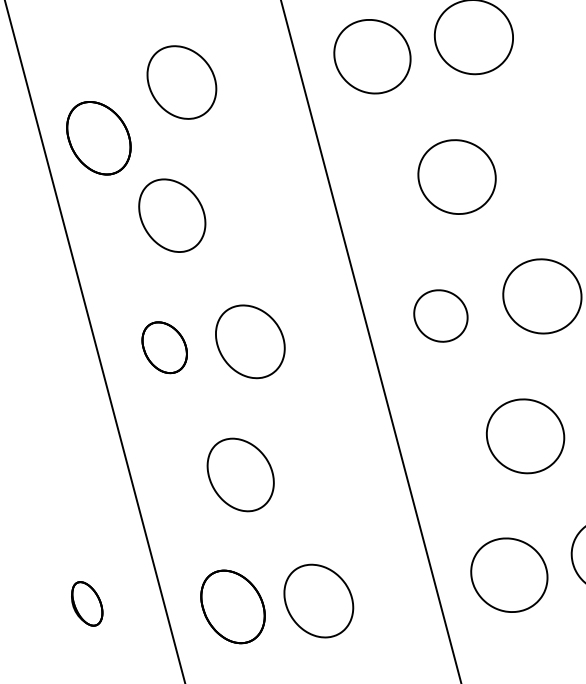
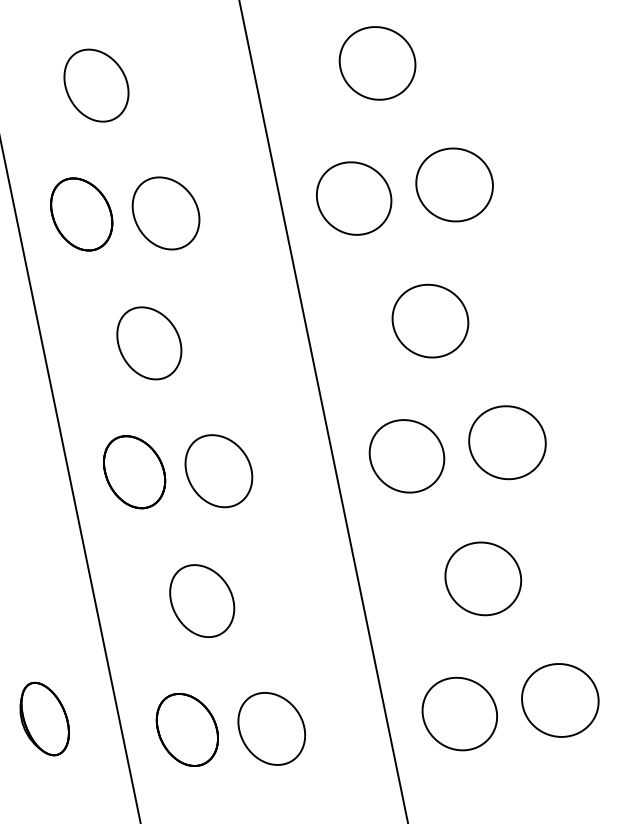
part: (98, 138) -> (81, 214), moved
part: (440, 316) -> (406, 456), size x1.43
part: (164, 347) -> (134, 472), size x1.43
part: (86, 603) -> (44, 718), size x1.67

